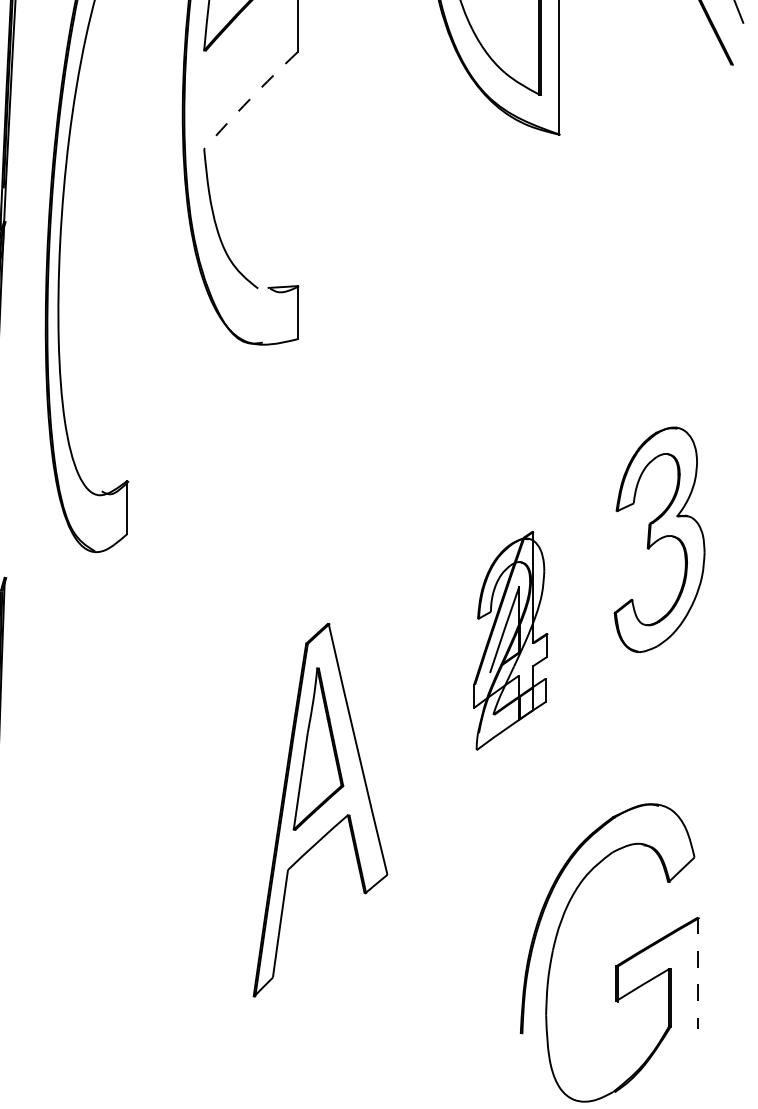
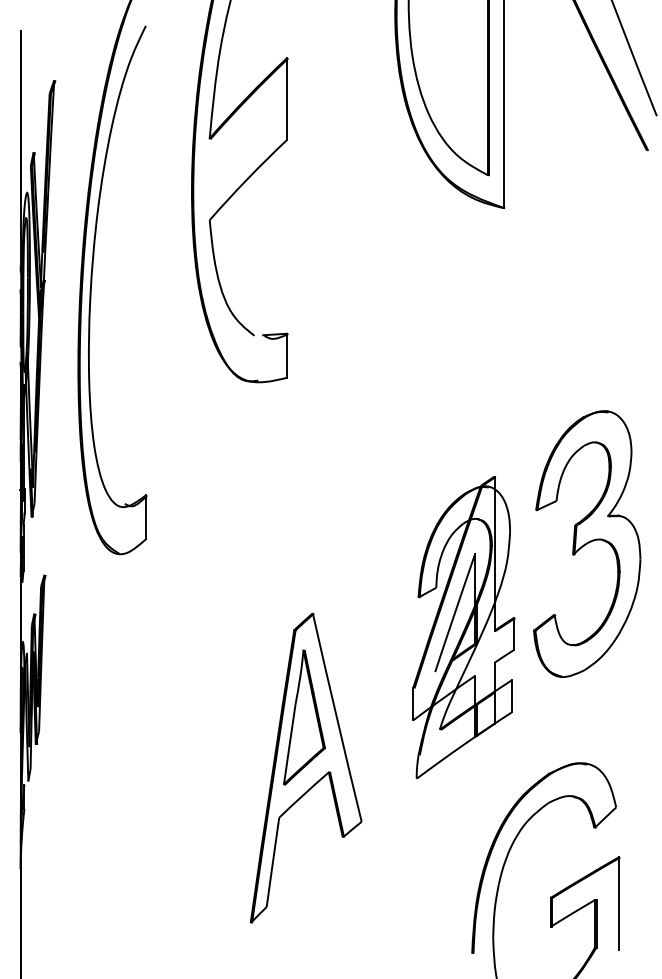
arc: (249, 100) -> (247, 179), dashed -> solid
part: (659, 539) -> (587, 543), size x1.43
part: (510, 640) -> (463, 627), size x1.67
line: (698, 974) -> (619, 904), dashed -> solid

